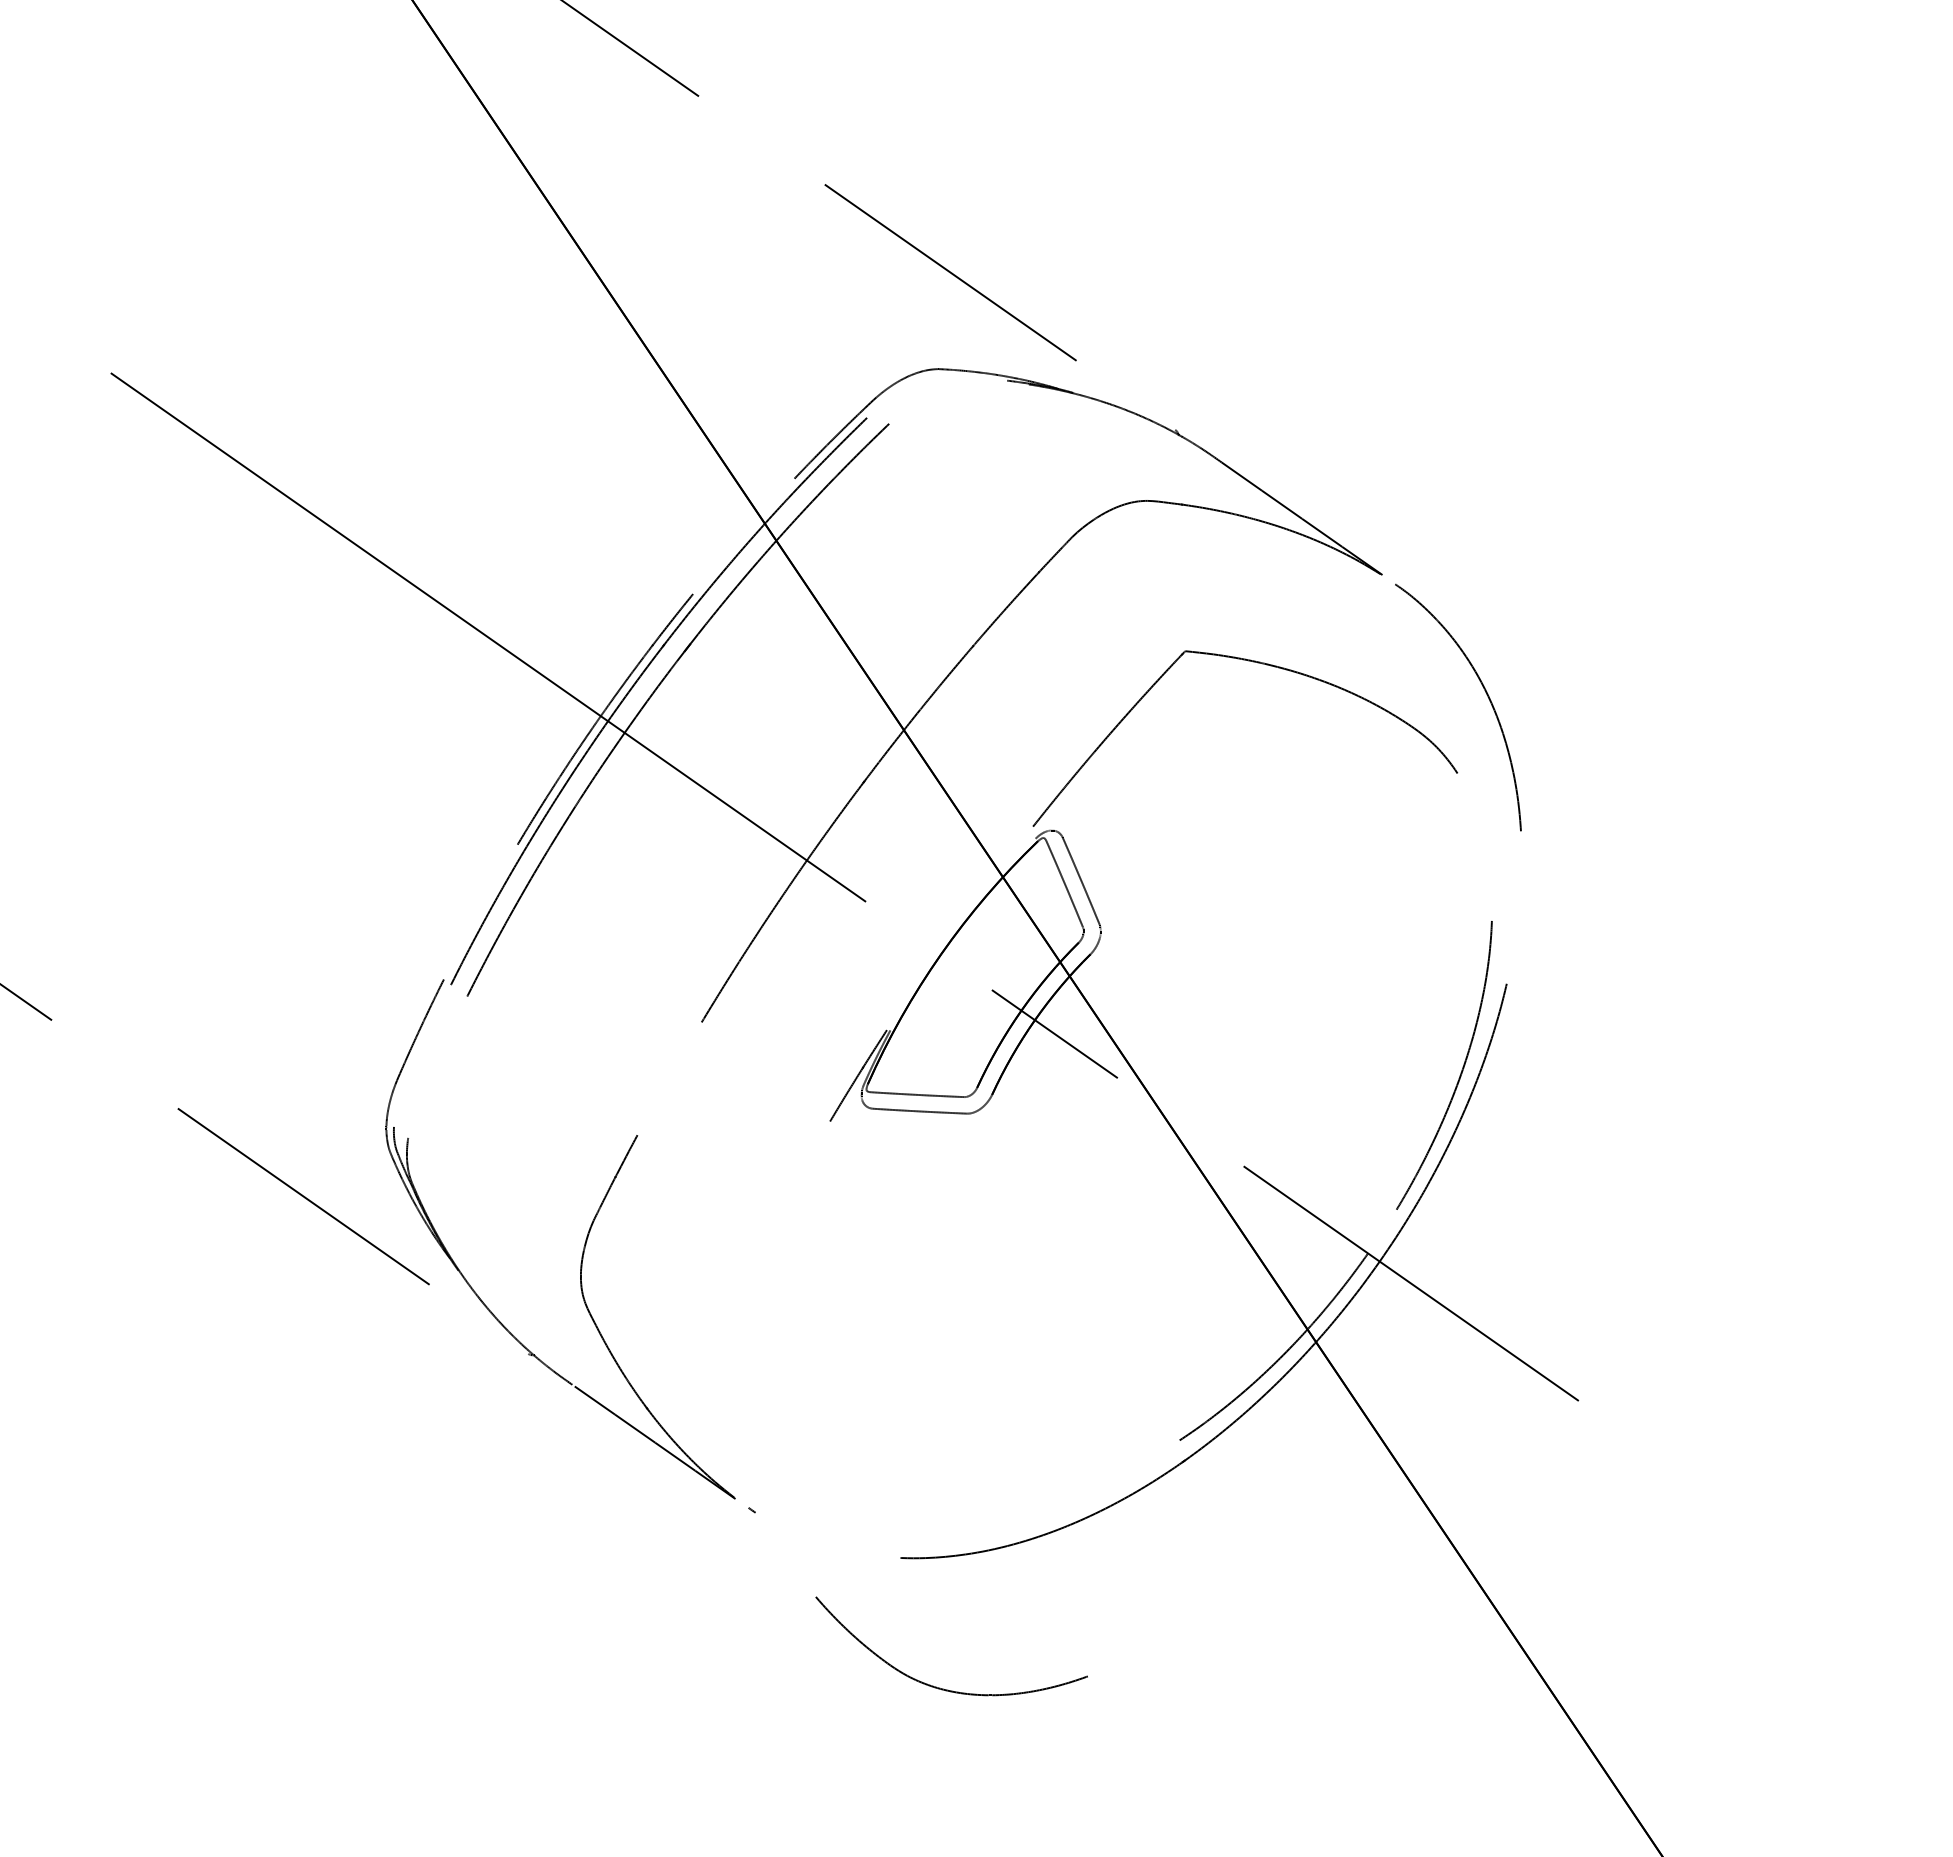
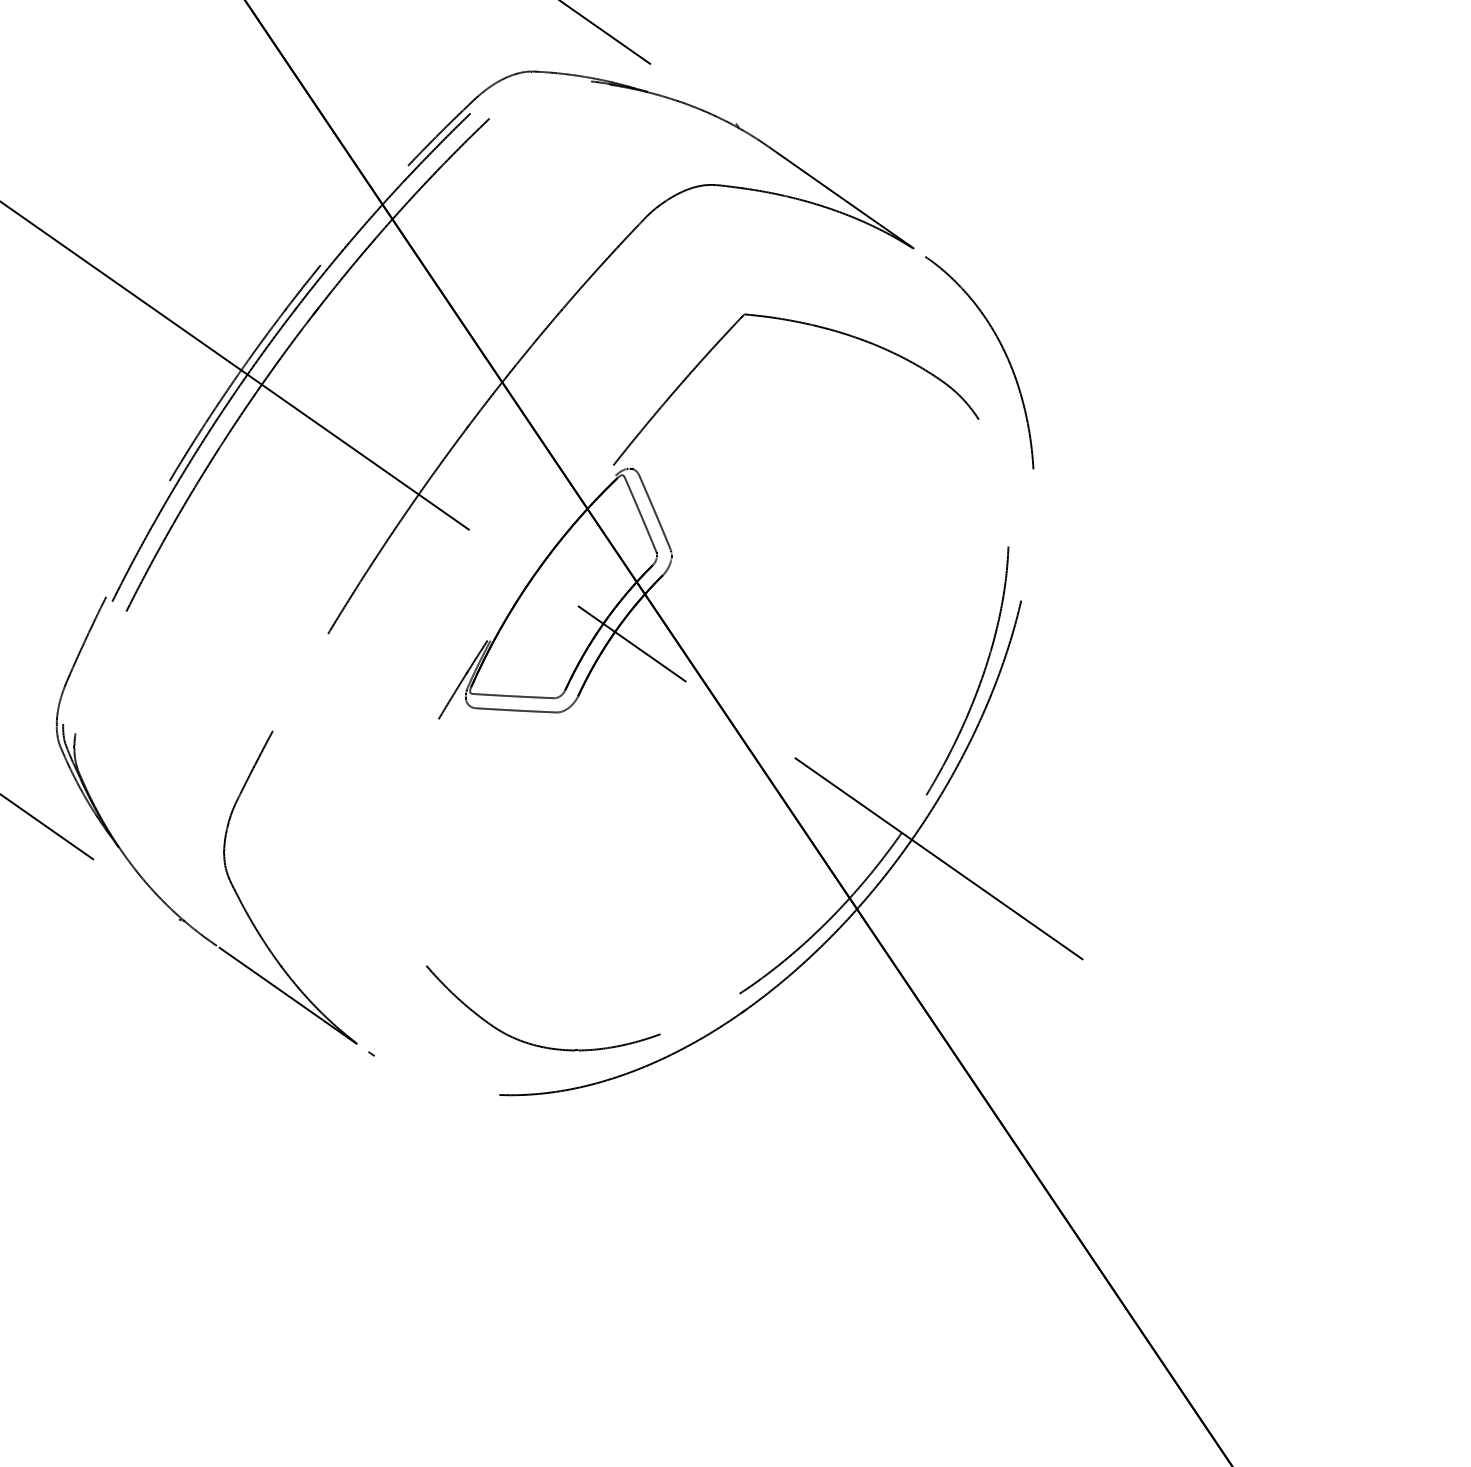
curve: (936, 1686) -> (530, 1042), moved

